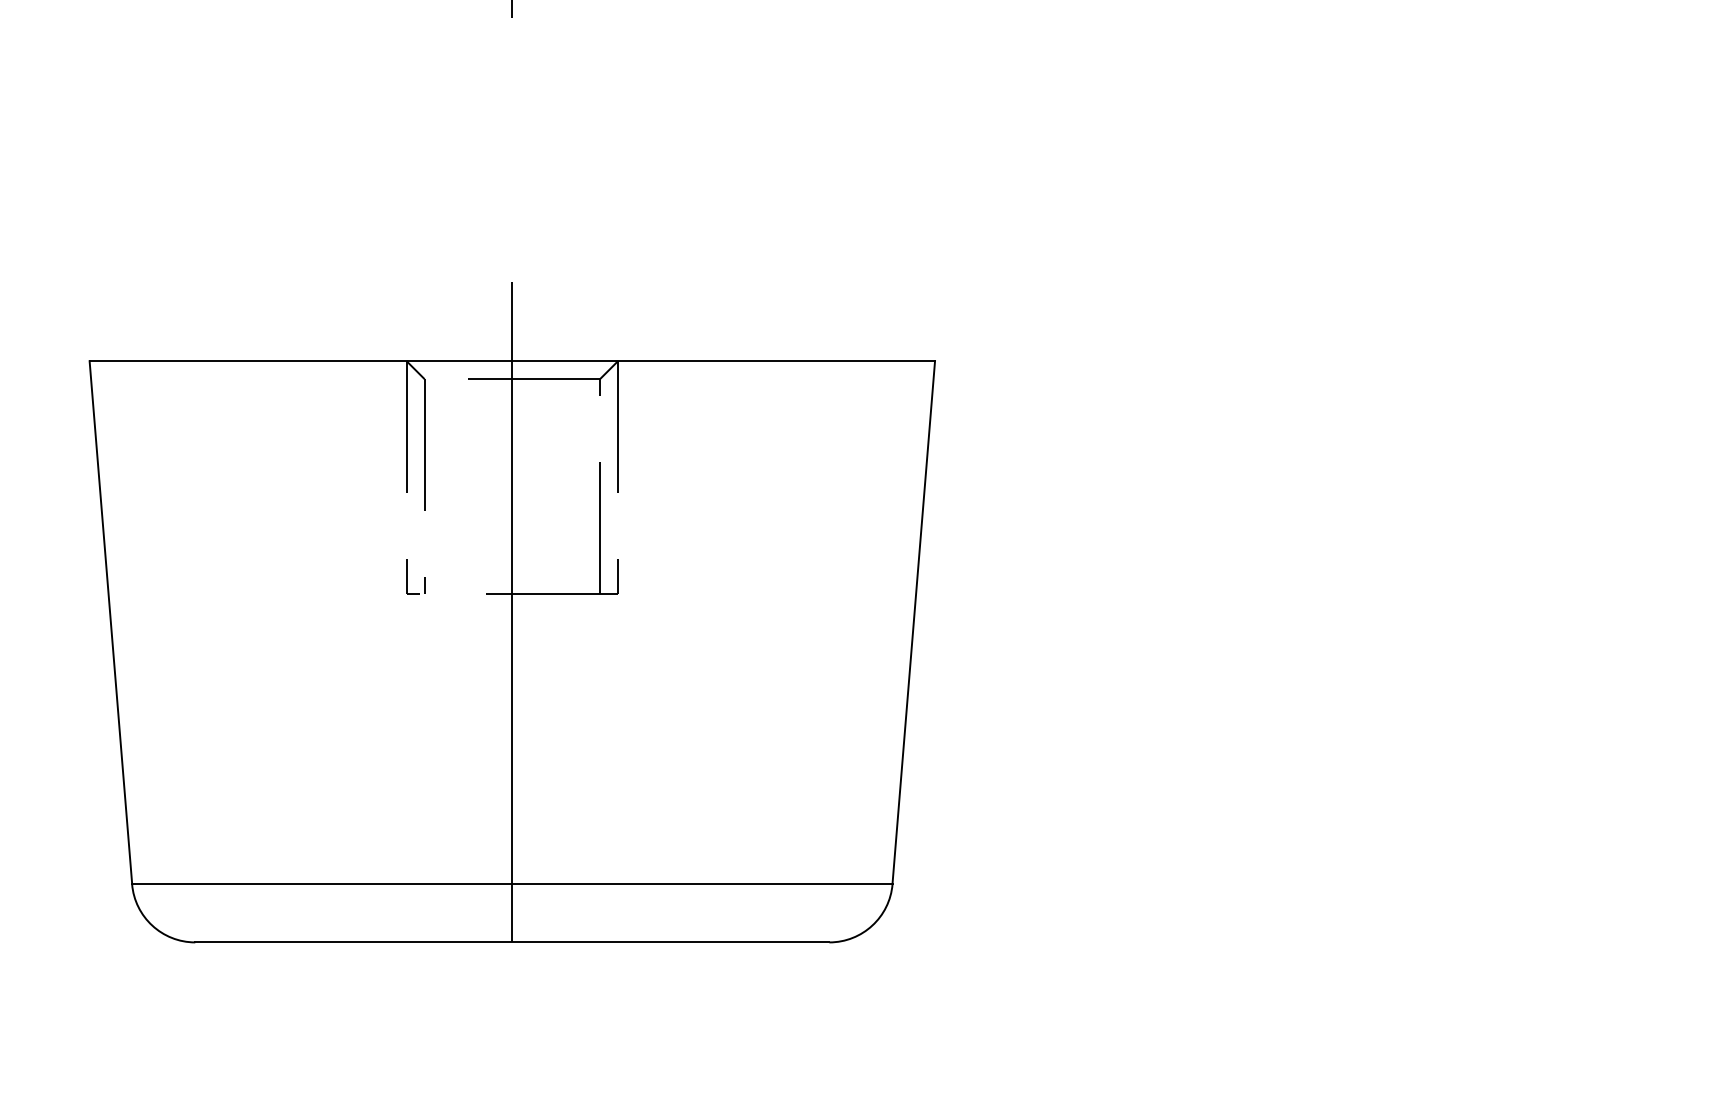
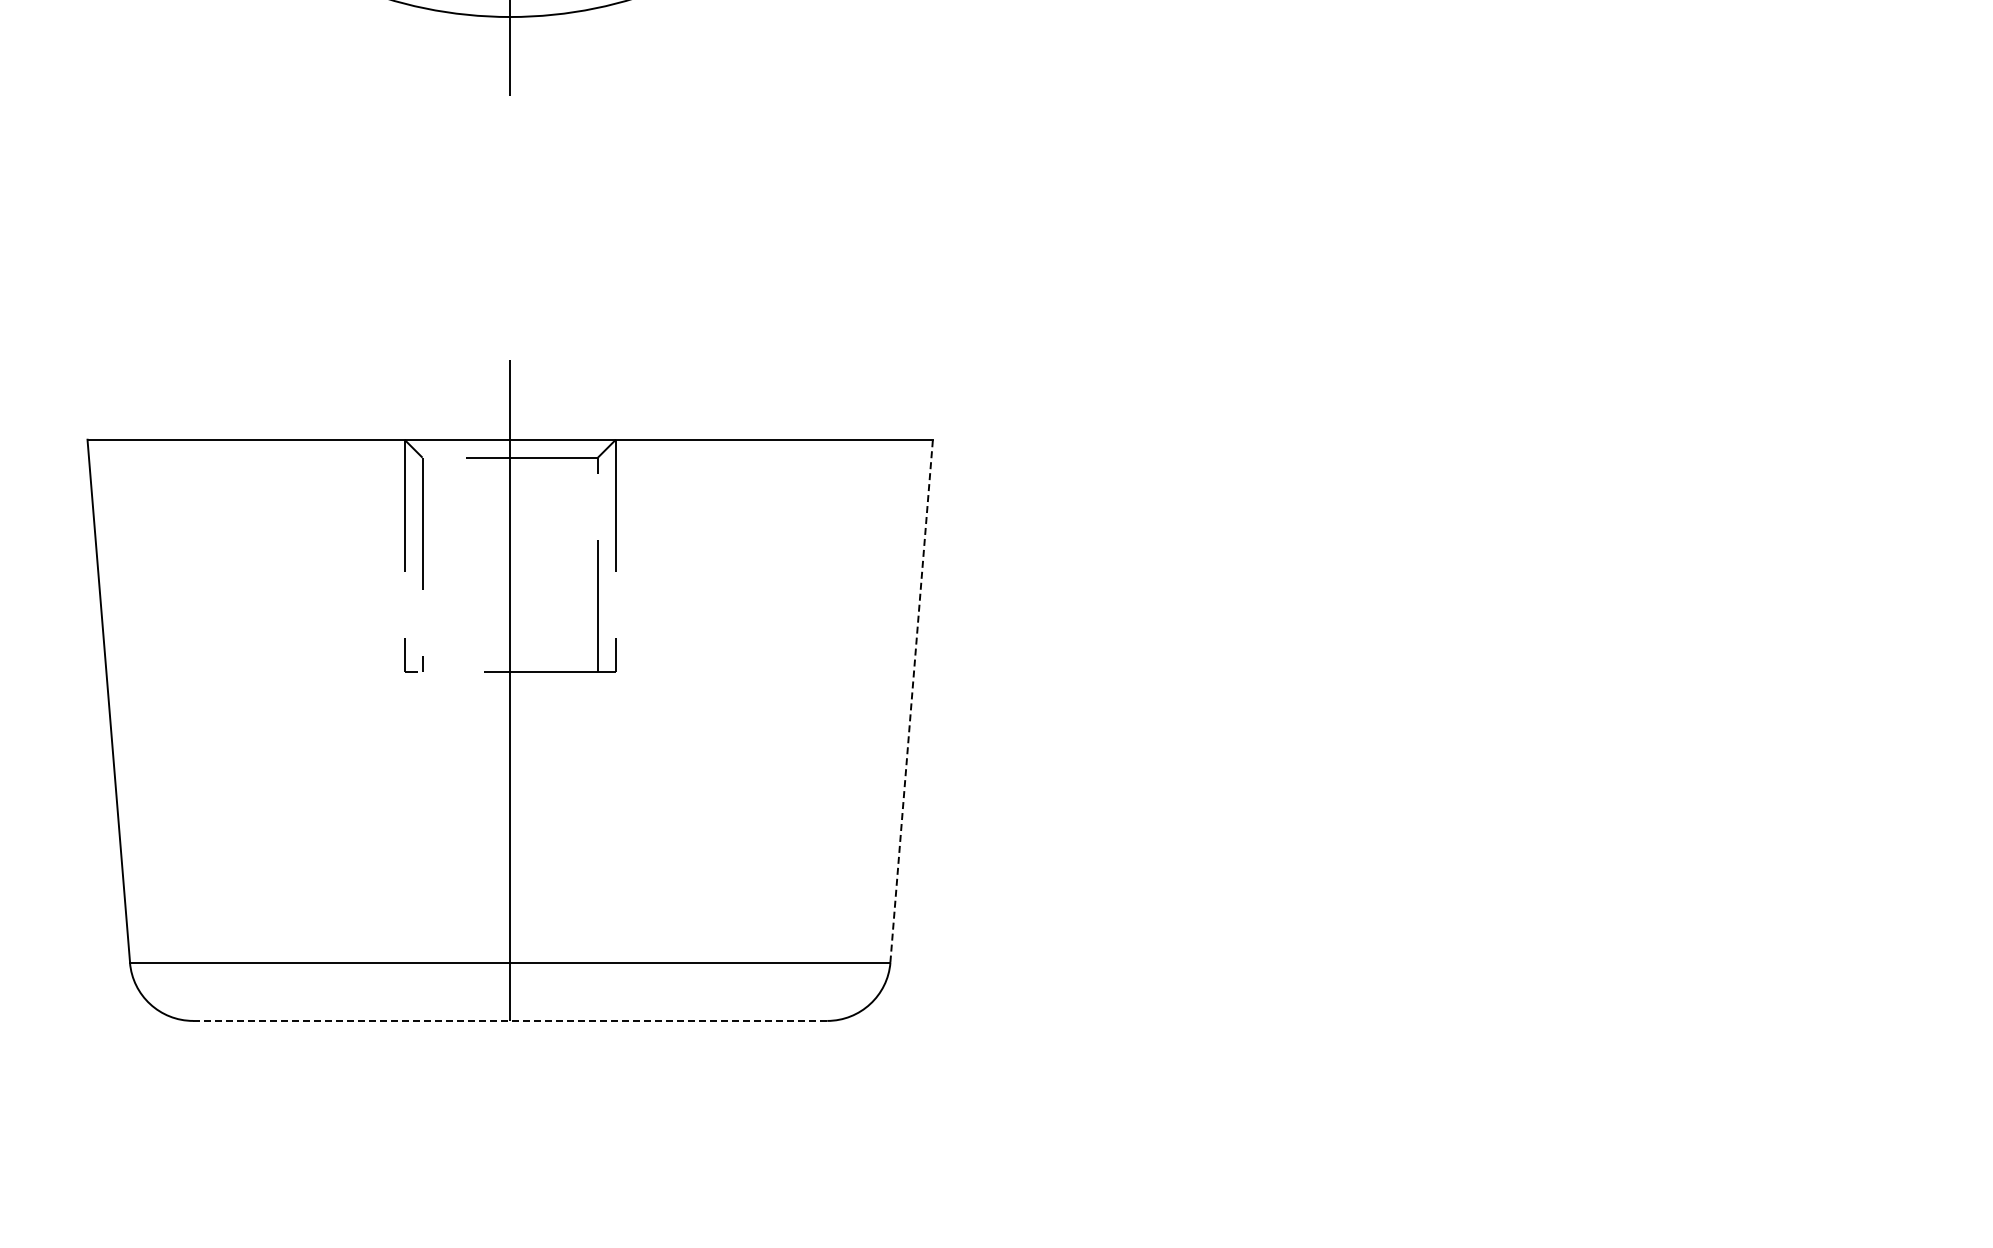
line: (913, 621) -> (911, 700), solid -> dashed
line: (511, 941) -> (509, 1020), solid -> dashed

